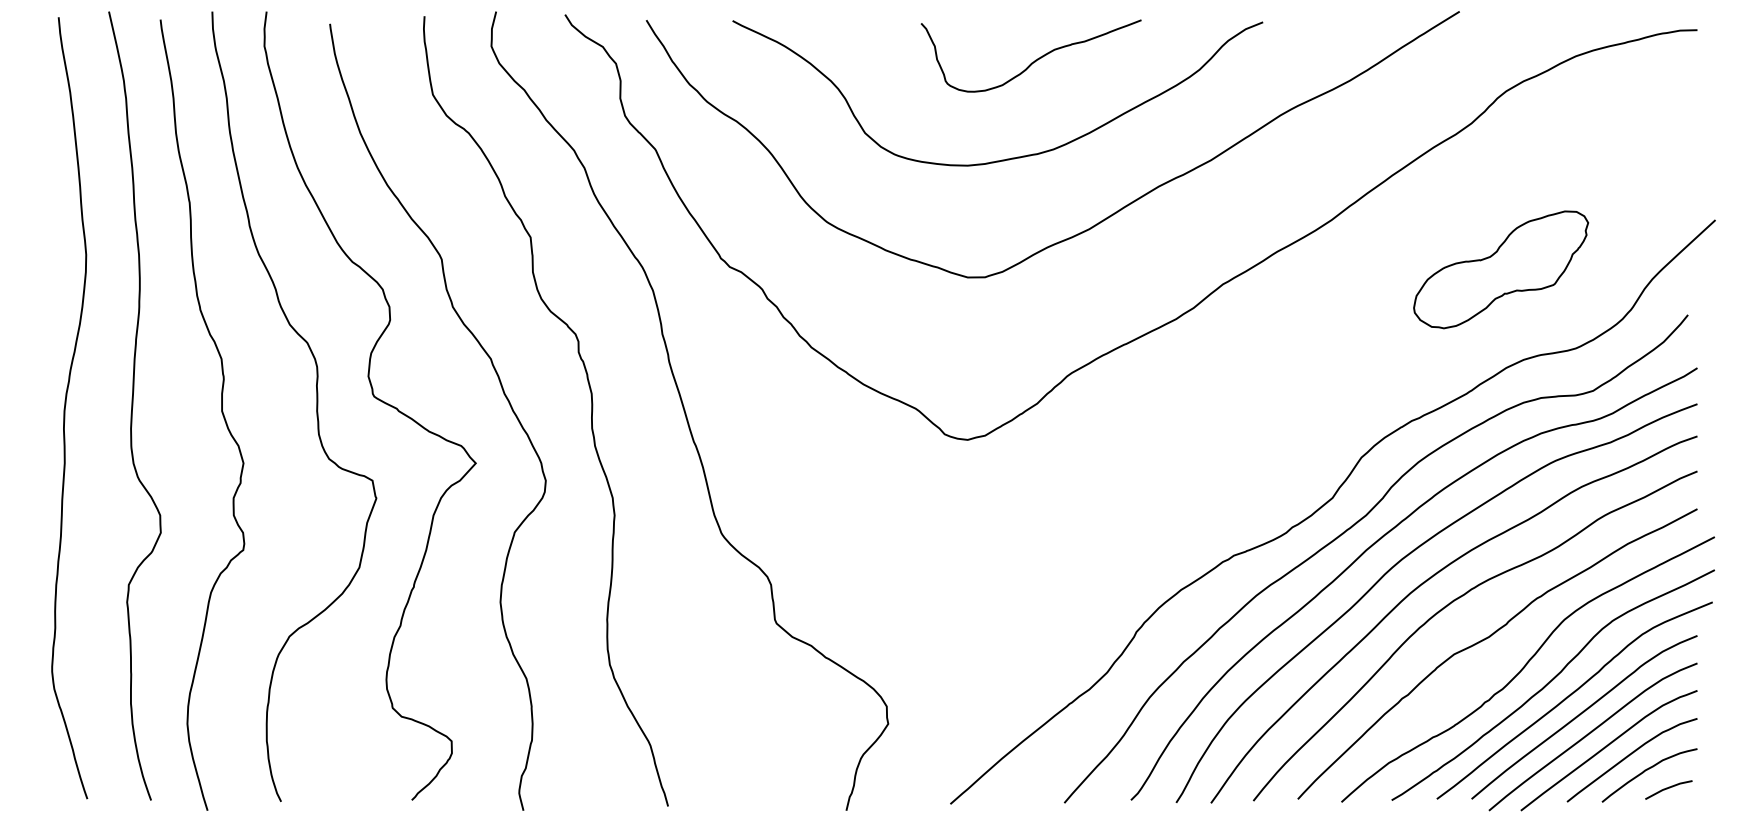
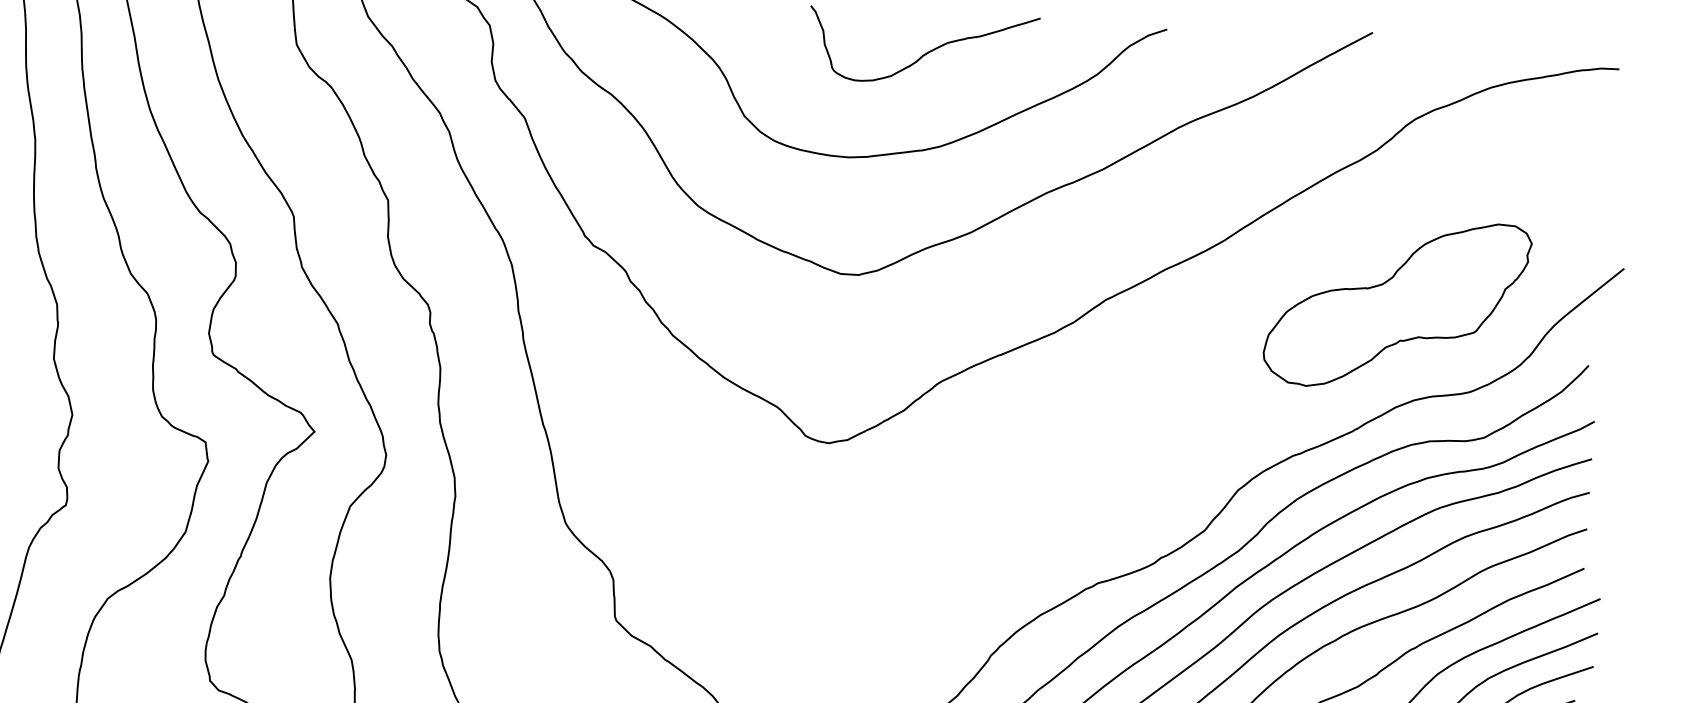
part: (1500, 269) -> (1396, 304), size x1.43

